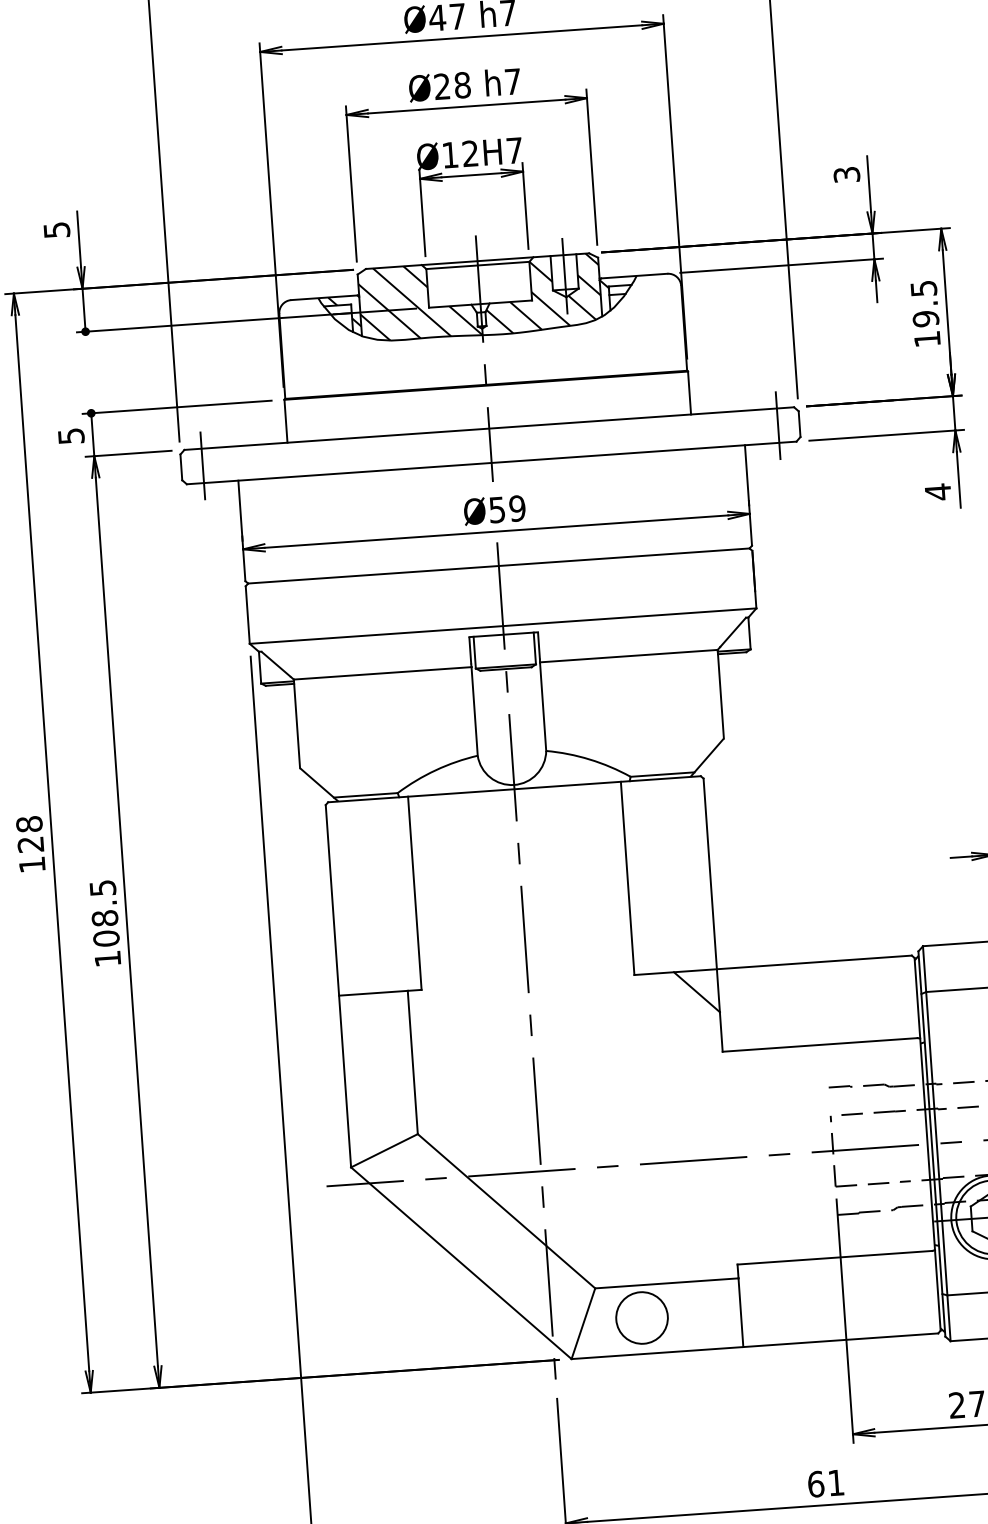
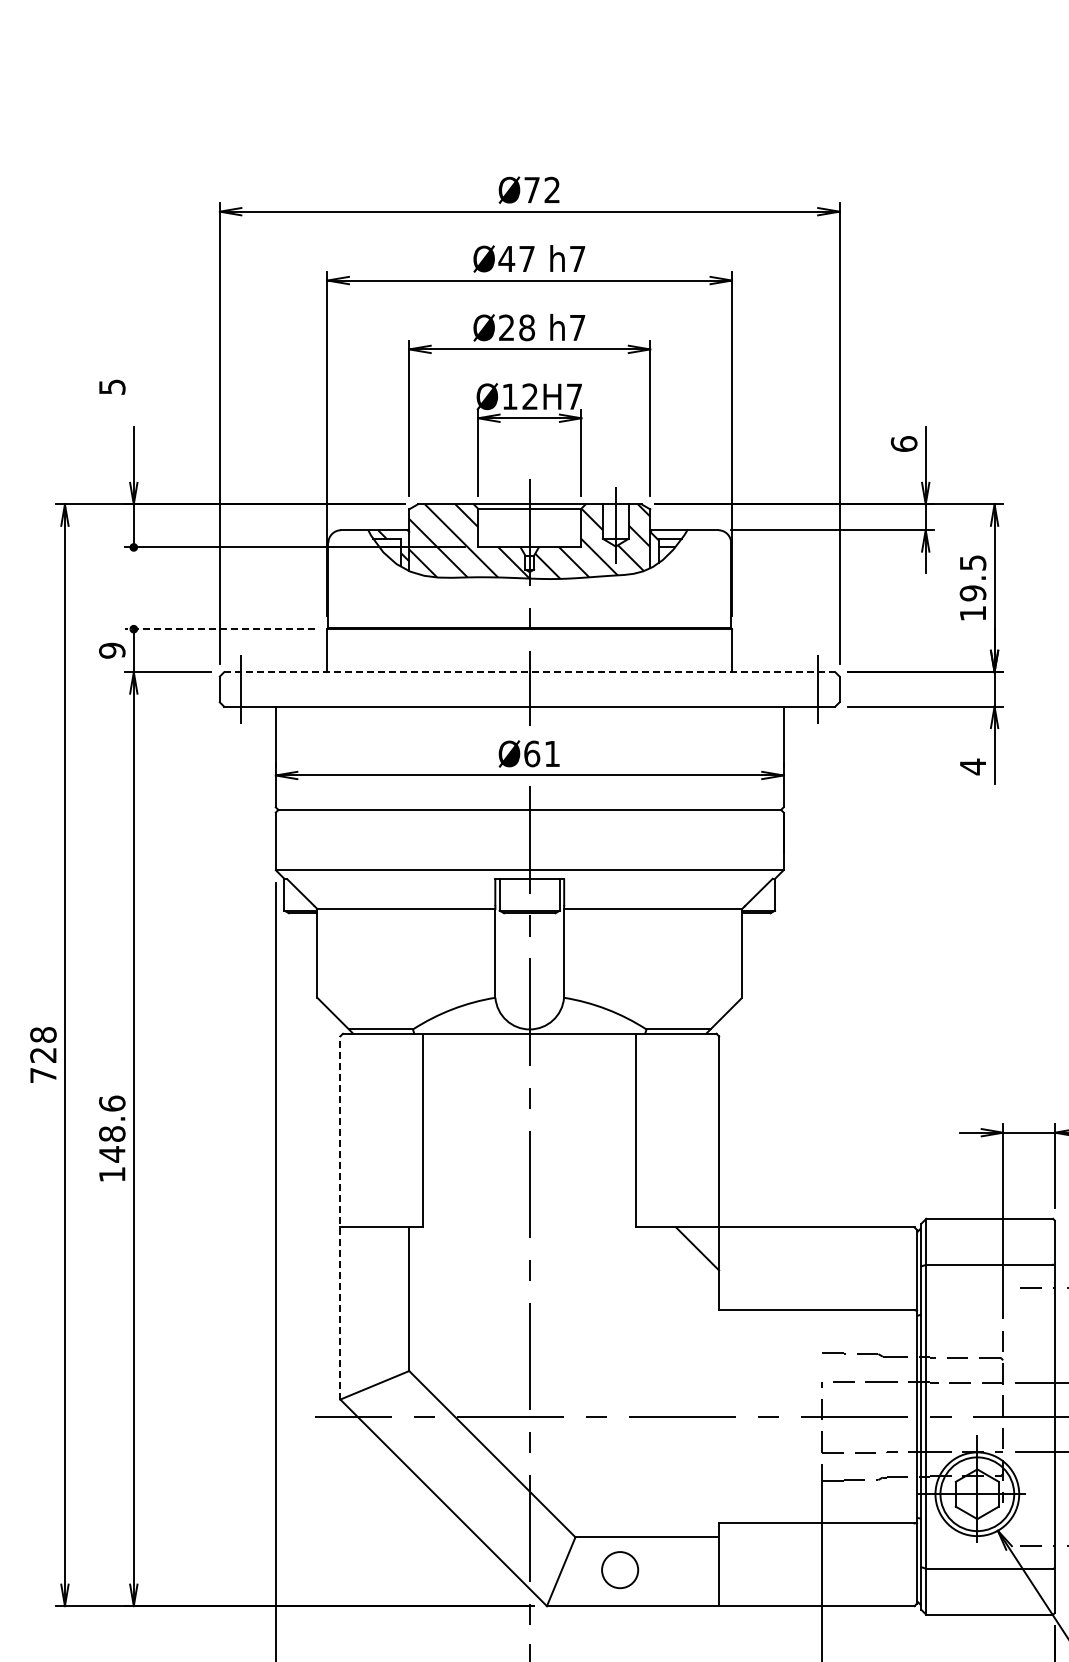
text: (846, 174) -> (903, 443), 3 -> 6
text: (57, 229) -> (112, 386), moved
line: (176, 407) -> (219, 629), solid -> dashed
line: (489, 428) -> (529, 672), solid -> dashed
text: (71, 436) -> (112, 650), 5 -> 9
text: (507, 508) -> (542, 753), Ø59 -> Ø61
text: (32, 864) -> (43, 1075), 128 -> 728
text: (104, 912) -> (112, 1128), 108.5 -> 148.6
line: (338, 985) -> (340, 1217), solid -> dashed
circle: (641, 1317) -> (619, 1569), size x0.7

